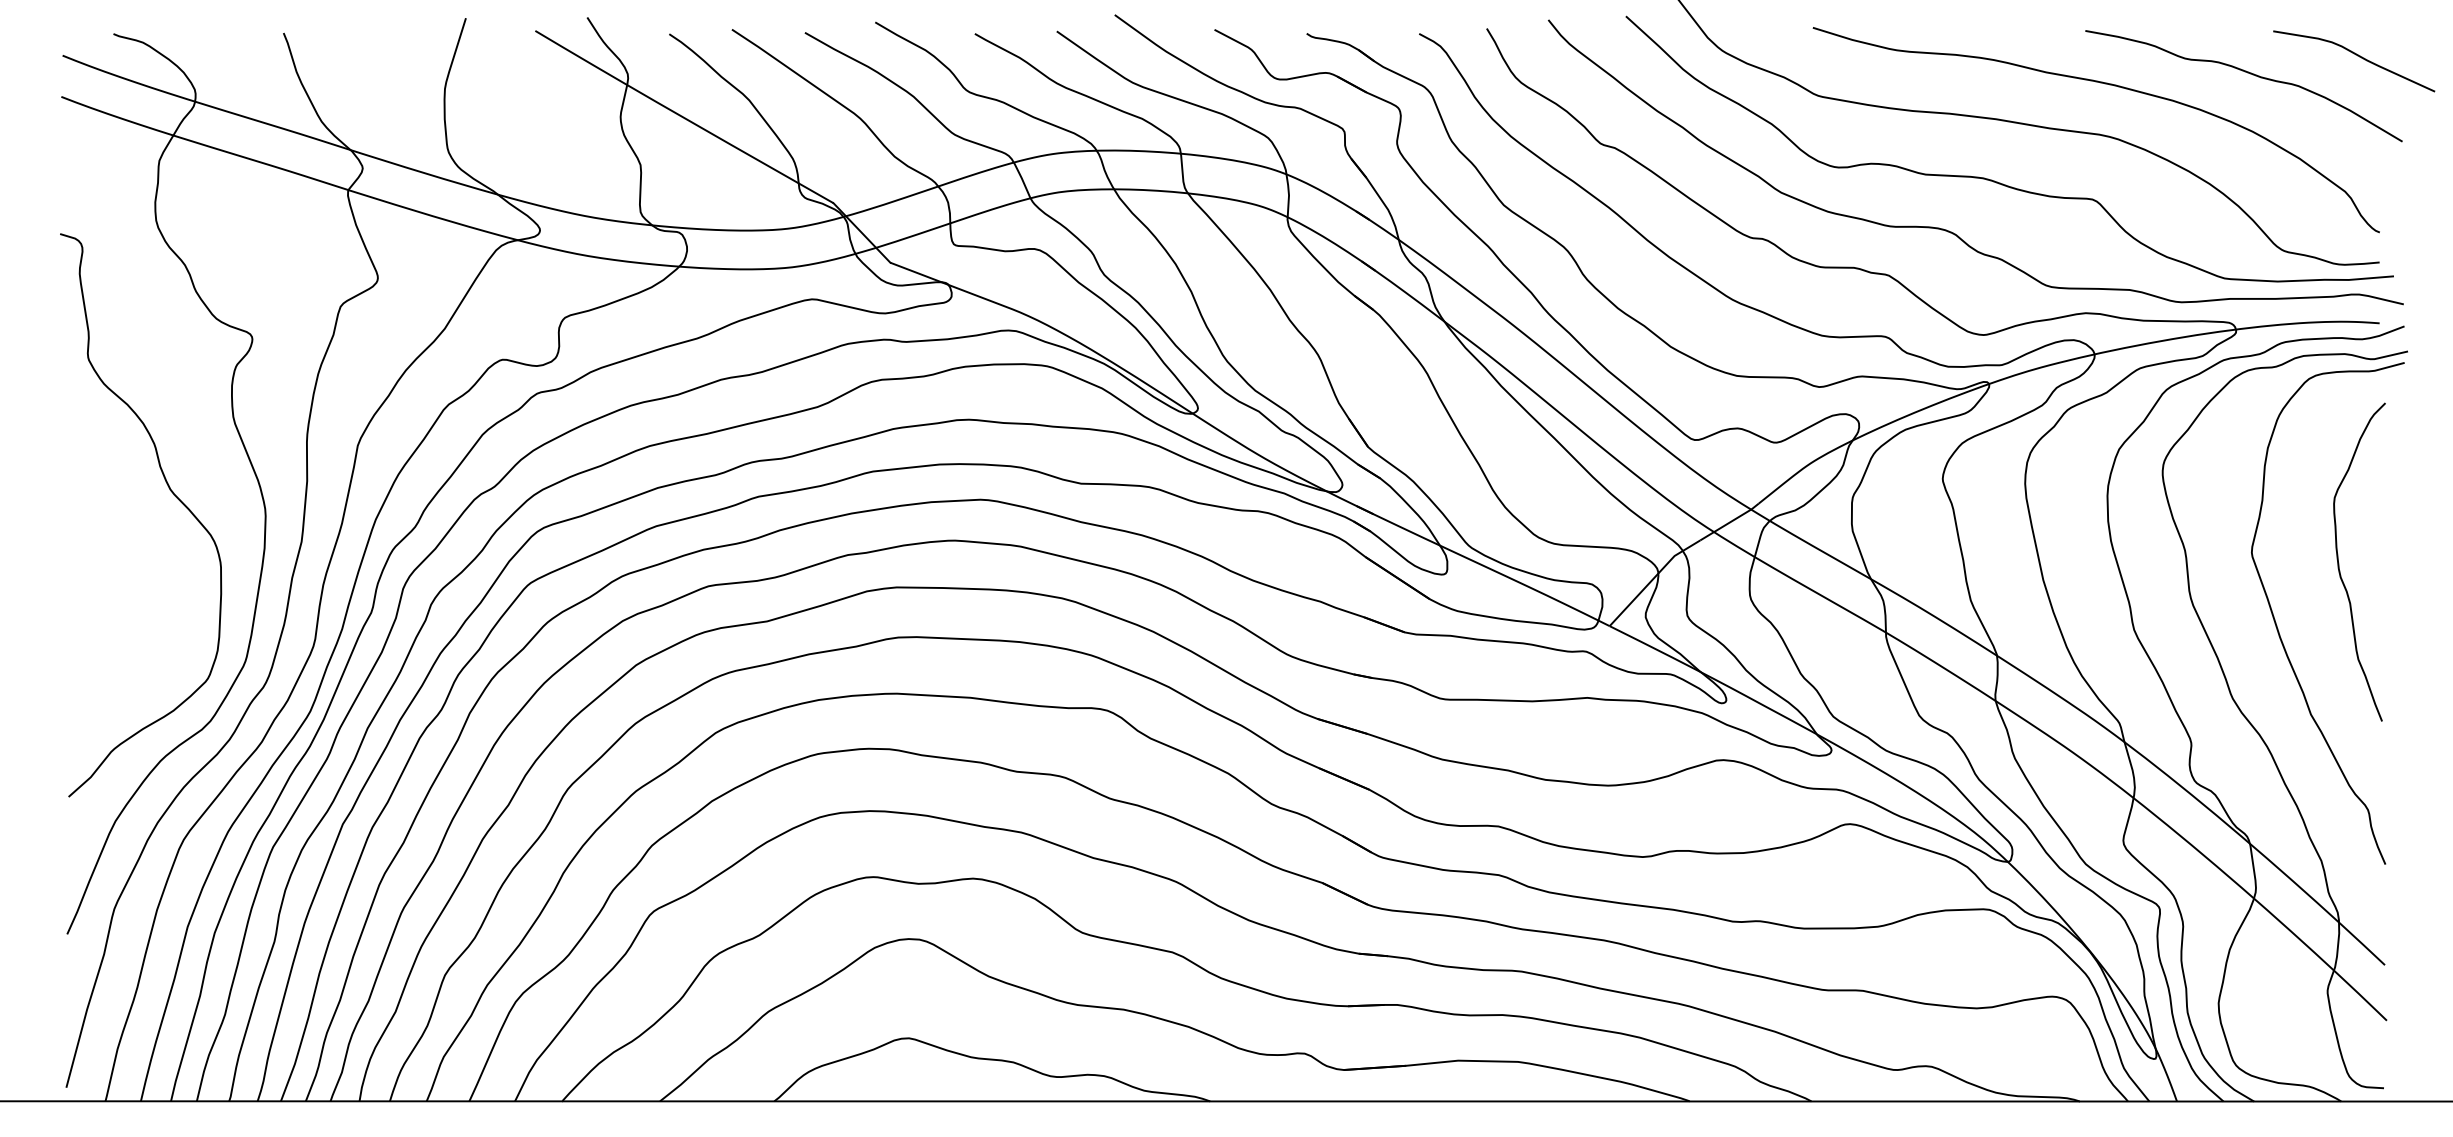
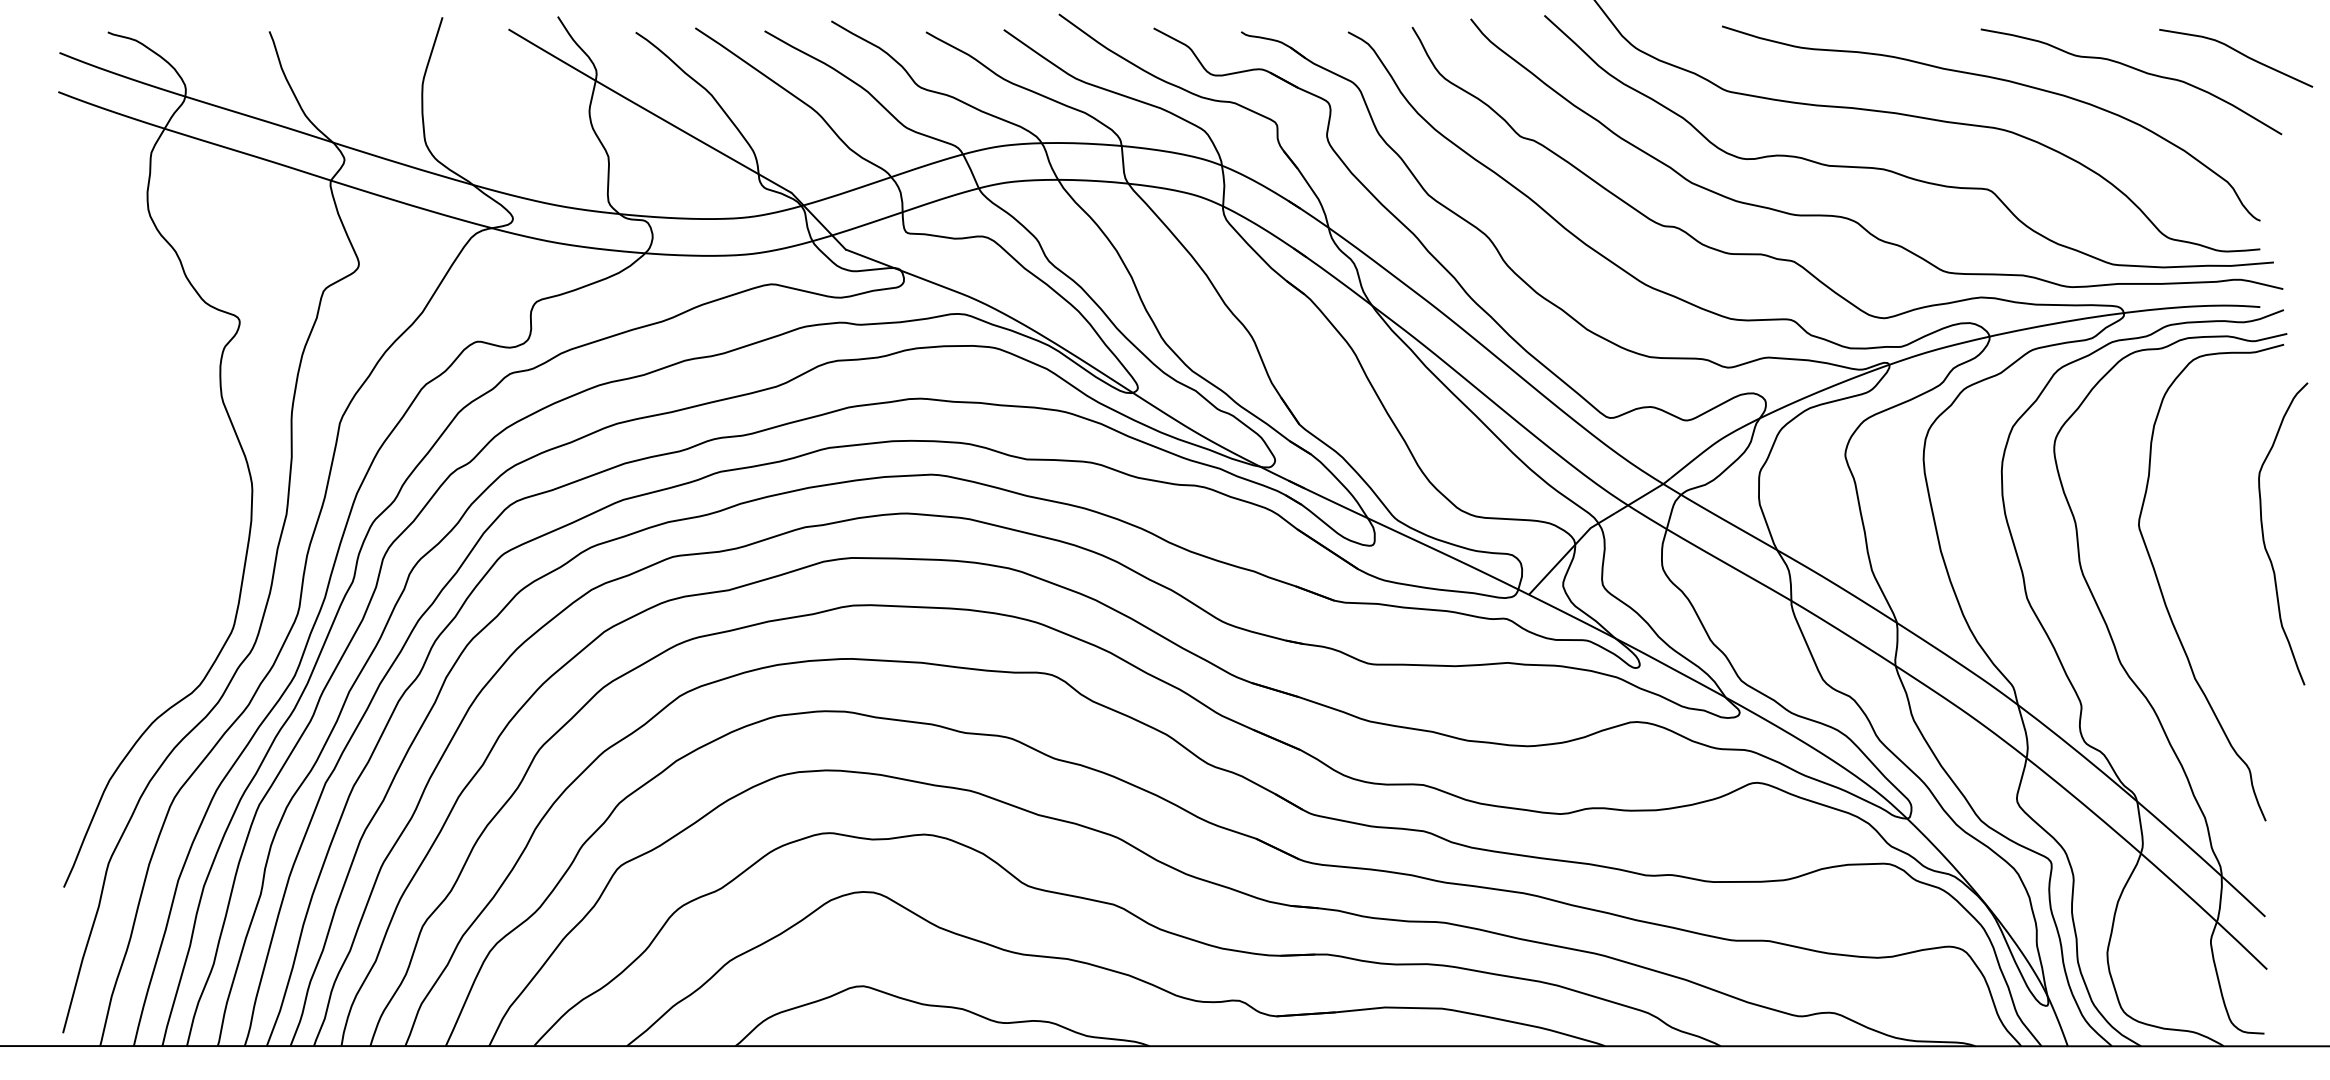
curve: (170, 491) -> (161, 466), removed
curve: (2339, 565) -> (2264, 537), moved

